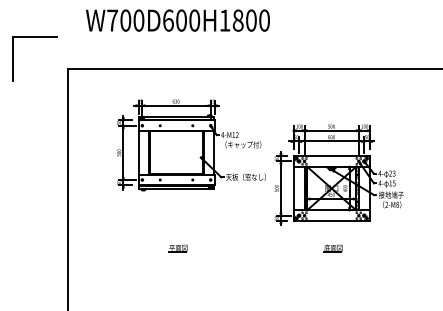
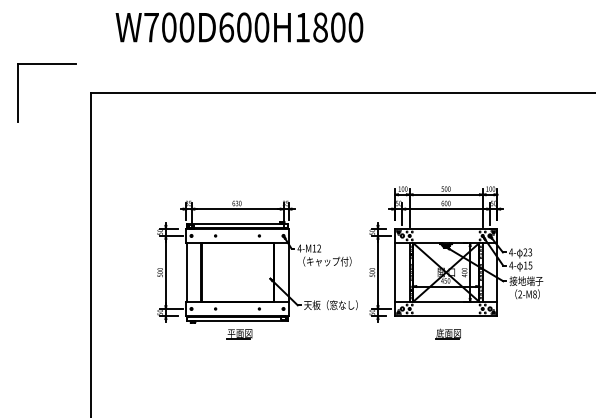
part: (34, 37) -> (46, 64), moved
part: (191, 144) -> (257, 261), moved
part: (339, 175) -> (456, 254), moved

